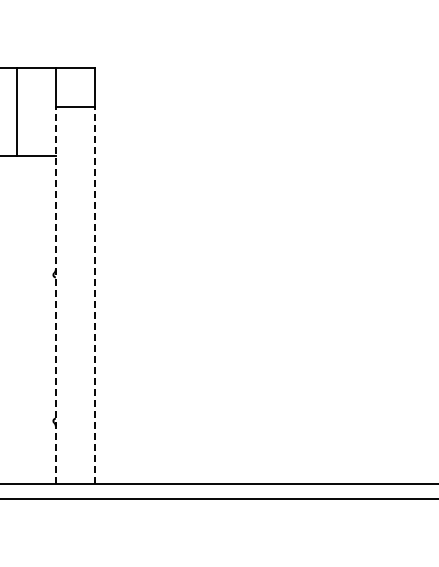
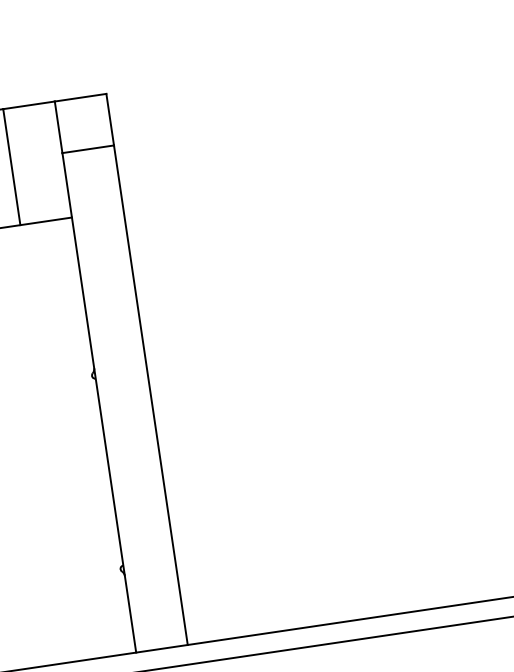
line: (55, 295) -> (98, 402), dashed -> solid
line: (94, 295) -> (150, 395), dashed -> solid

